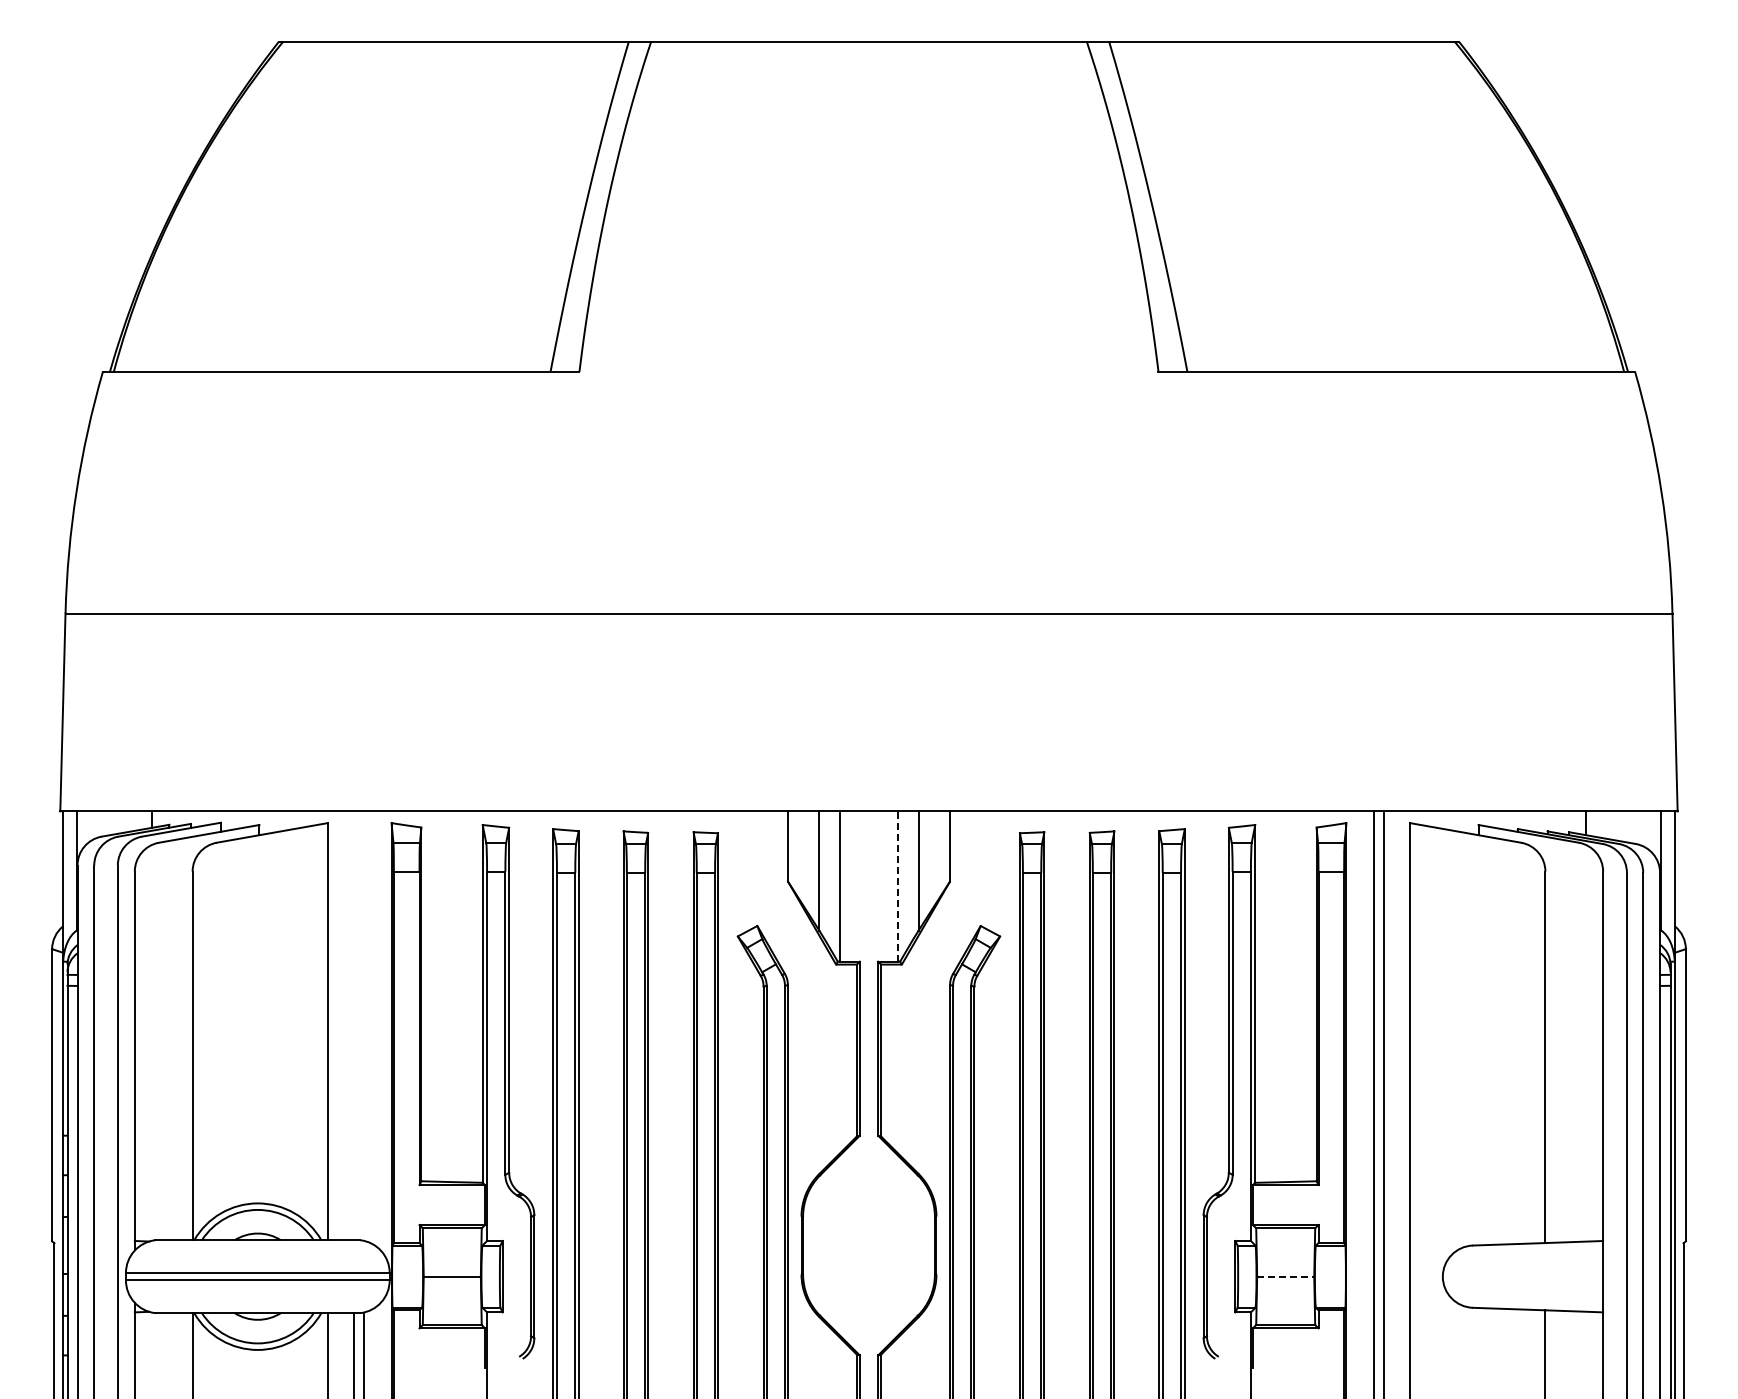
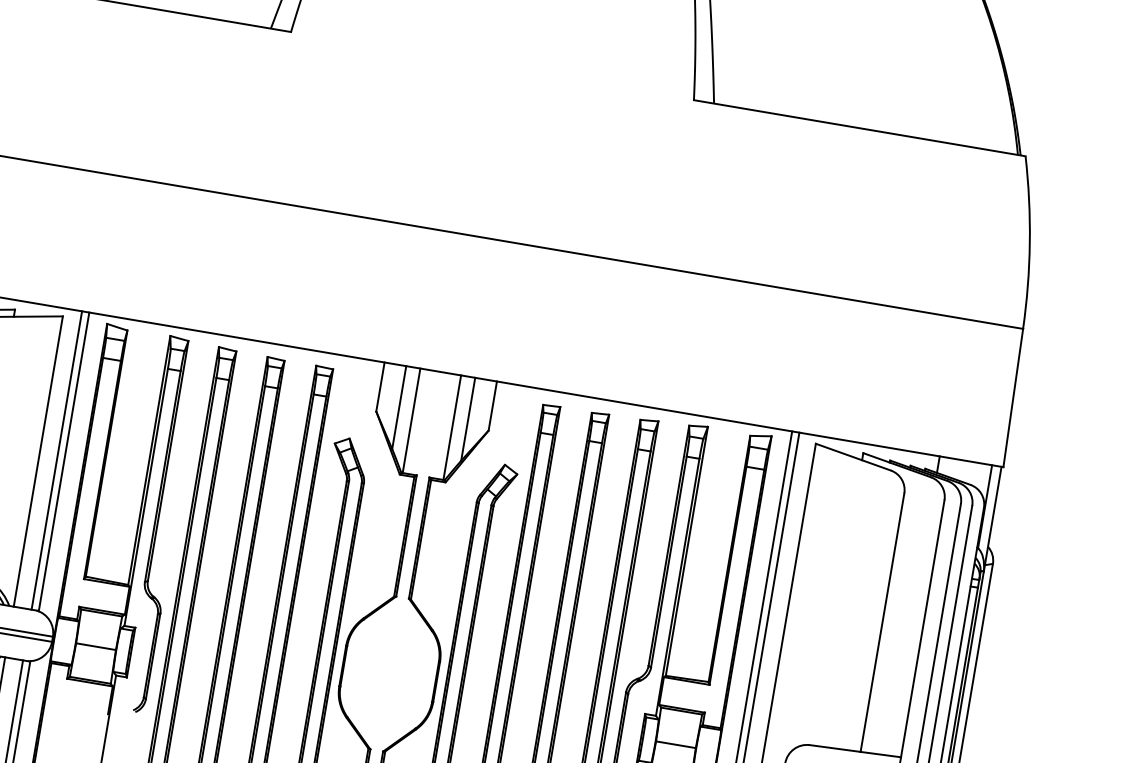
line: (898, 886) -> (452, 427), dashed -> solid
line: (353, 1025) -> (56, 460), added
line: (363, 1025) -> (63, 461), added
line: (1285, 1276) -> (675, 744), dashed -> solid

